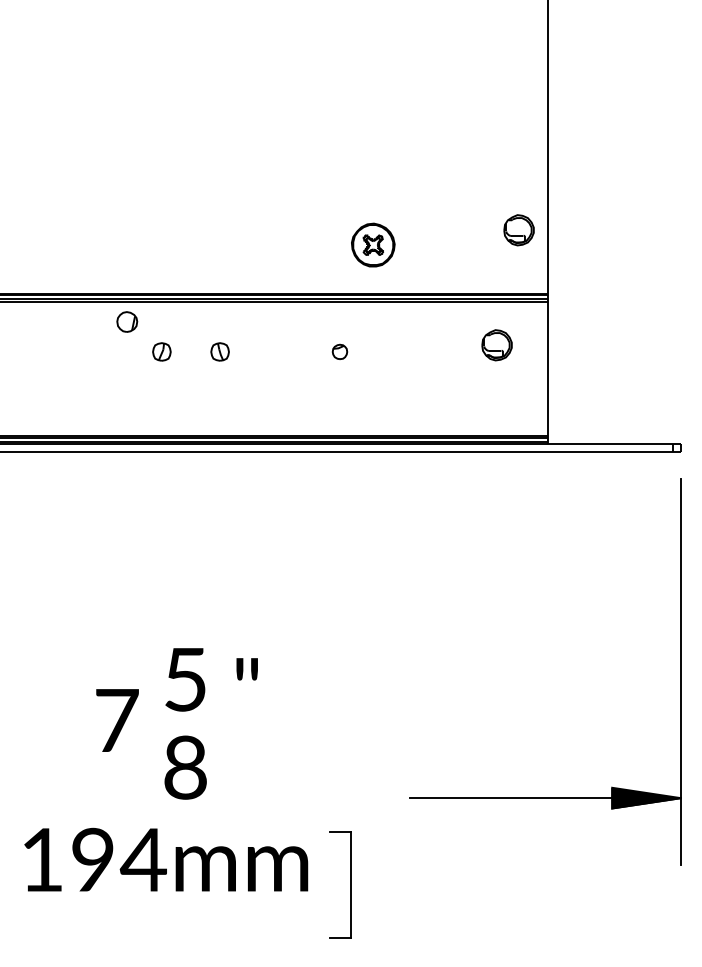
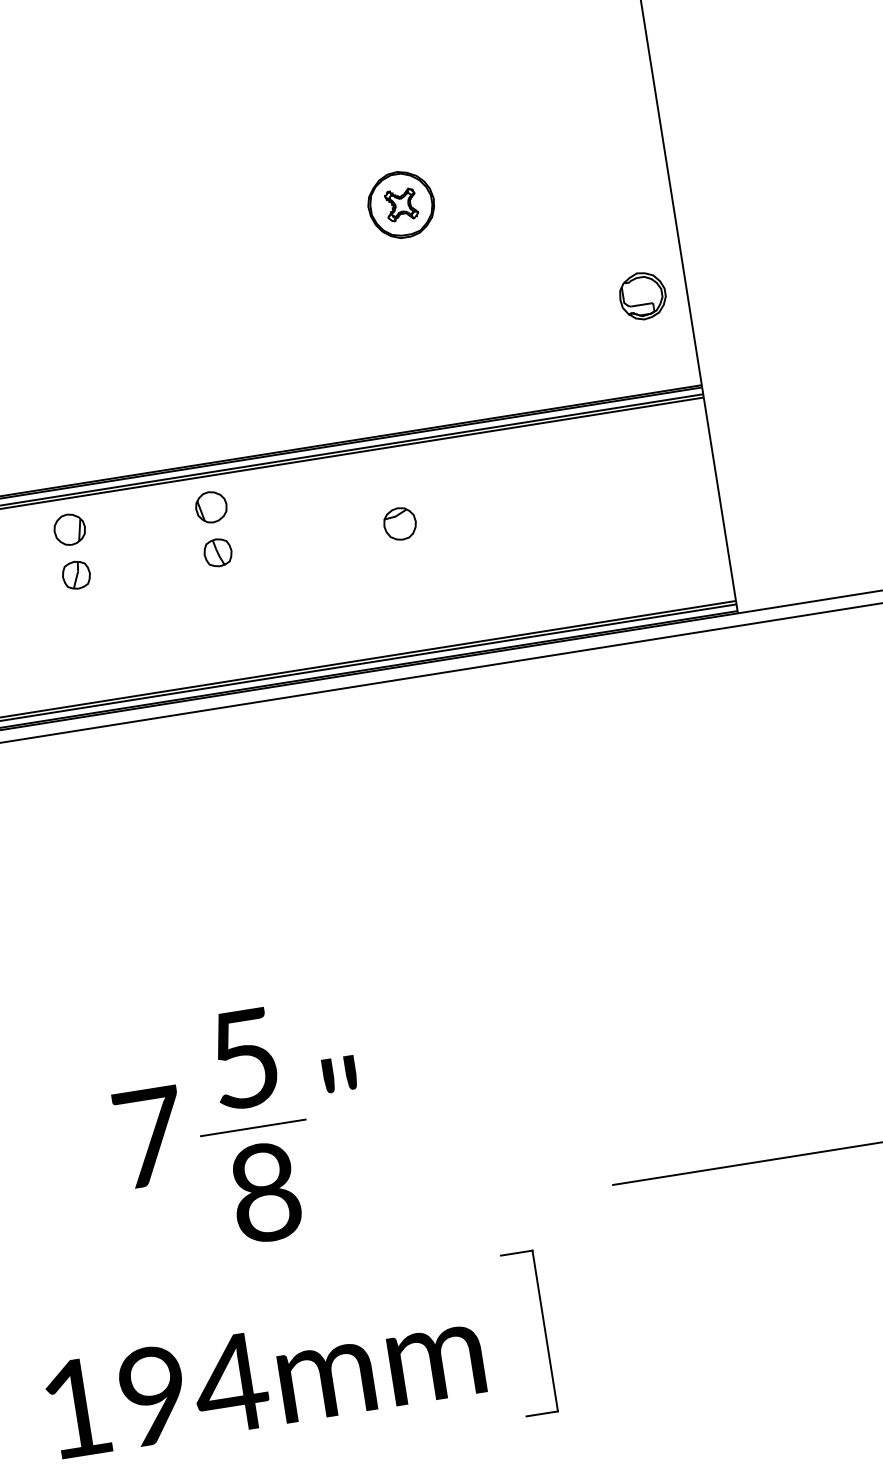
part: (373, 244) -> (401, 203), moved
part: (220, 321) -> (211, 506), added
part: (496, 345) -> (636, 476), removed
part: (161, 351) -> (75, 574), moved
part: (339, 351) -> (399, 523), size x1.43
text: (246, 669) -> (338, 1074), moved
line: (183, 724) -> (252, 1127), added
text: (166, 859) -> (265, 1377), moved

